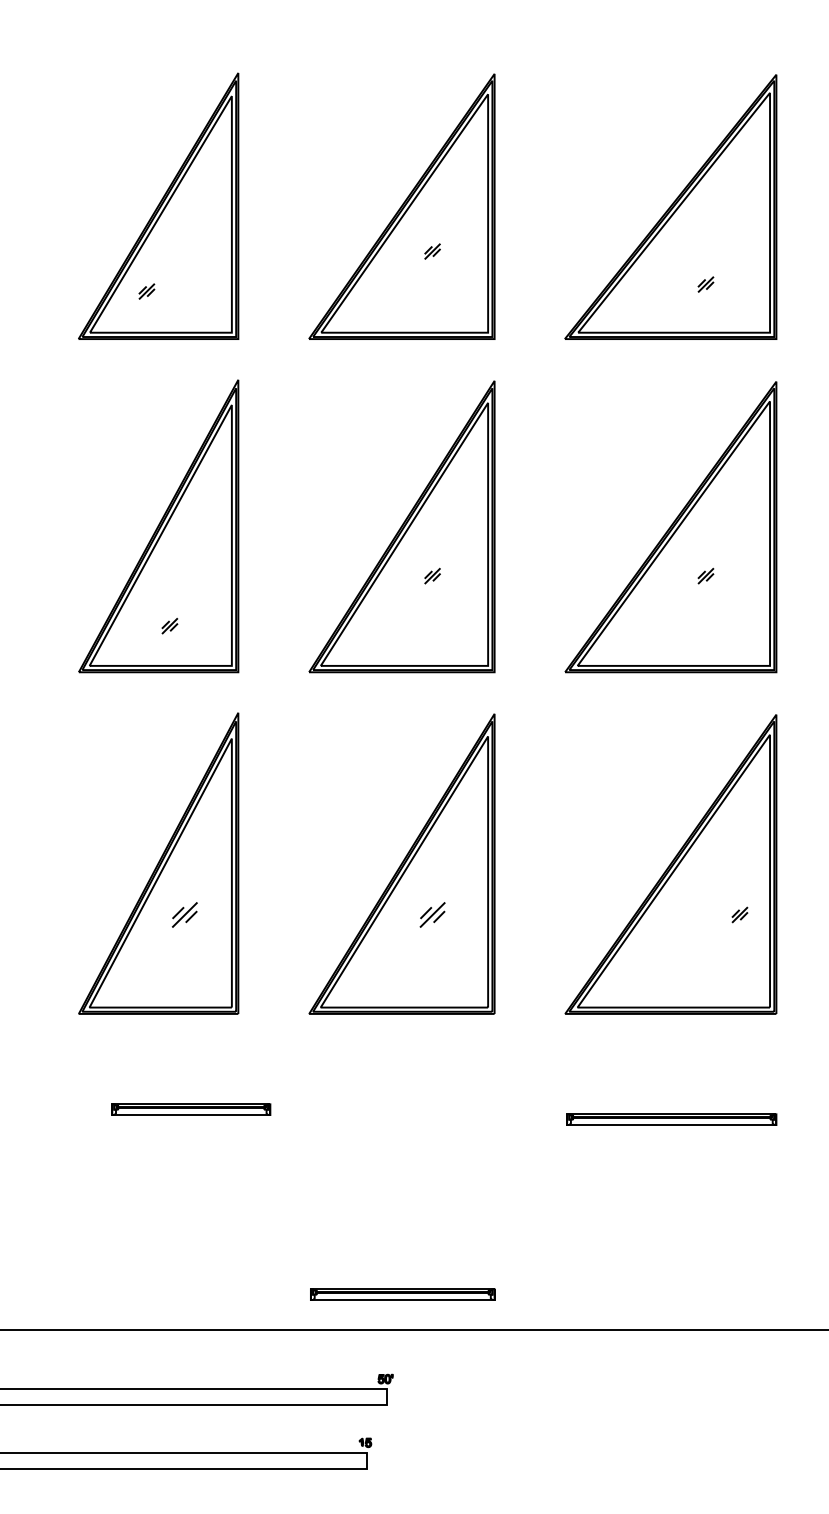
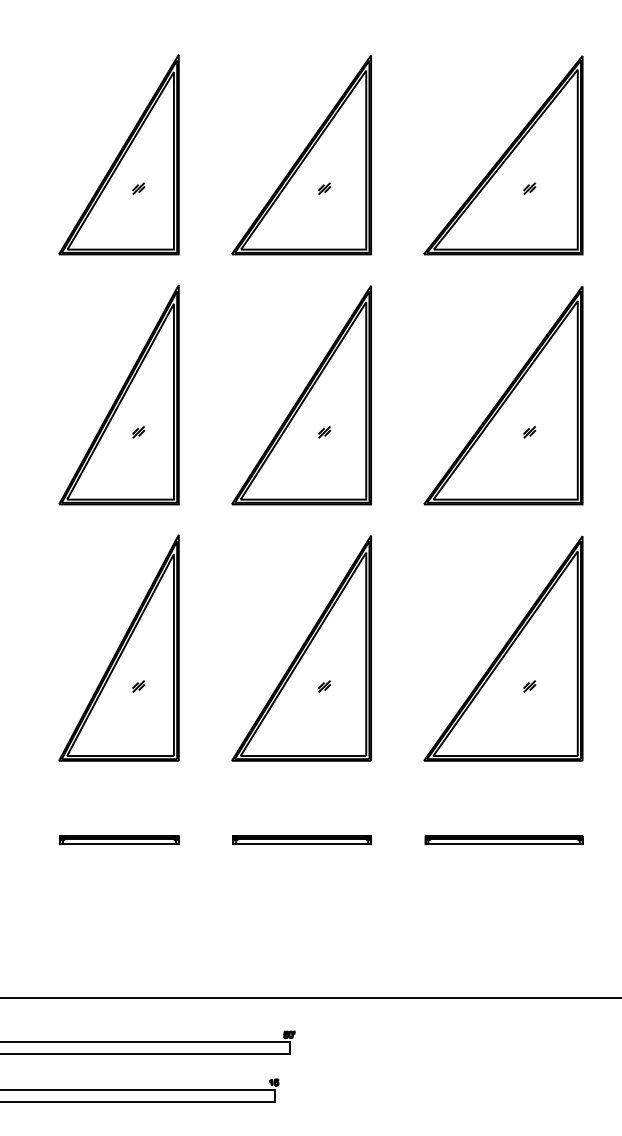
part: (705, 284) -> (529, 188), moved
part: (146, 291) -> (138, 188), moved
part: (169, 626) -> (138, 432), moved
part: (184, 914) -> (138, 686), size x0.62
part: (432, 914) -> (324, 686), size x0.62
part: (739, 914) -> (529, 686), moved
part: (191, 1109) -> (119, 840), moved
part: (402, 1294) -> (301, 840), moved

